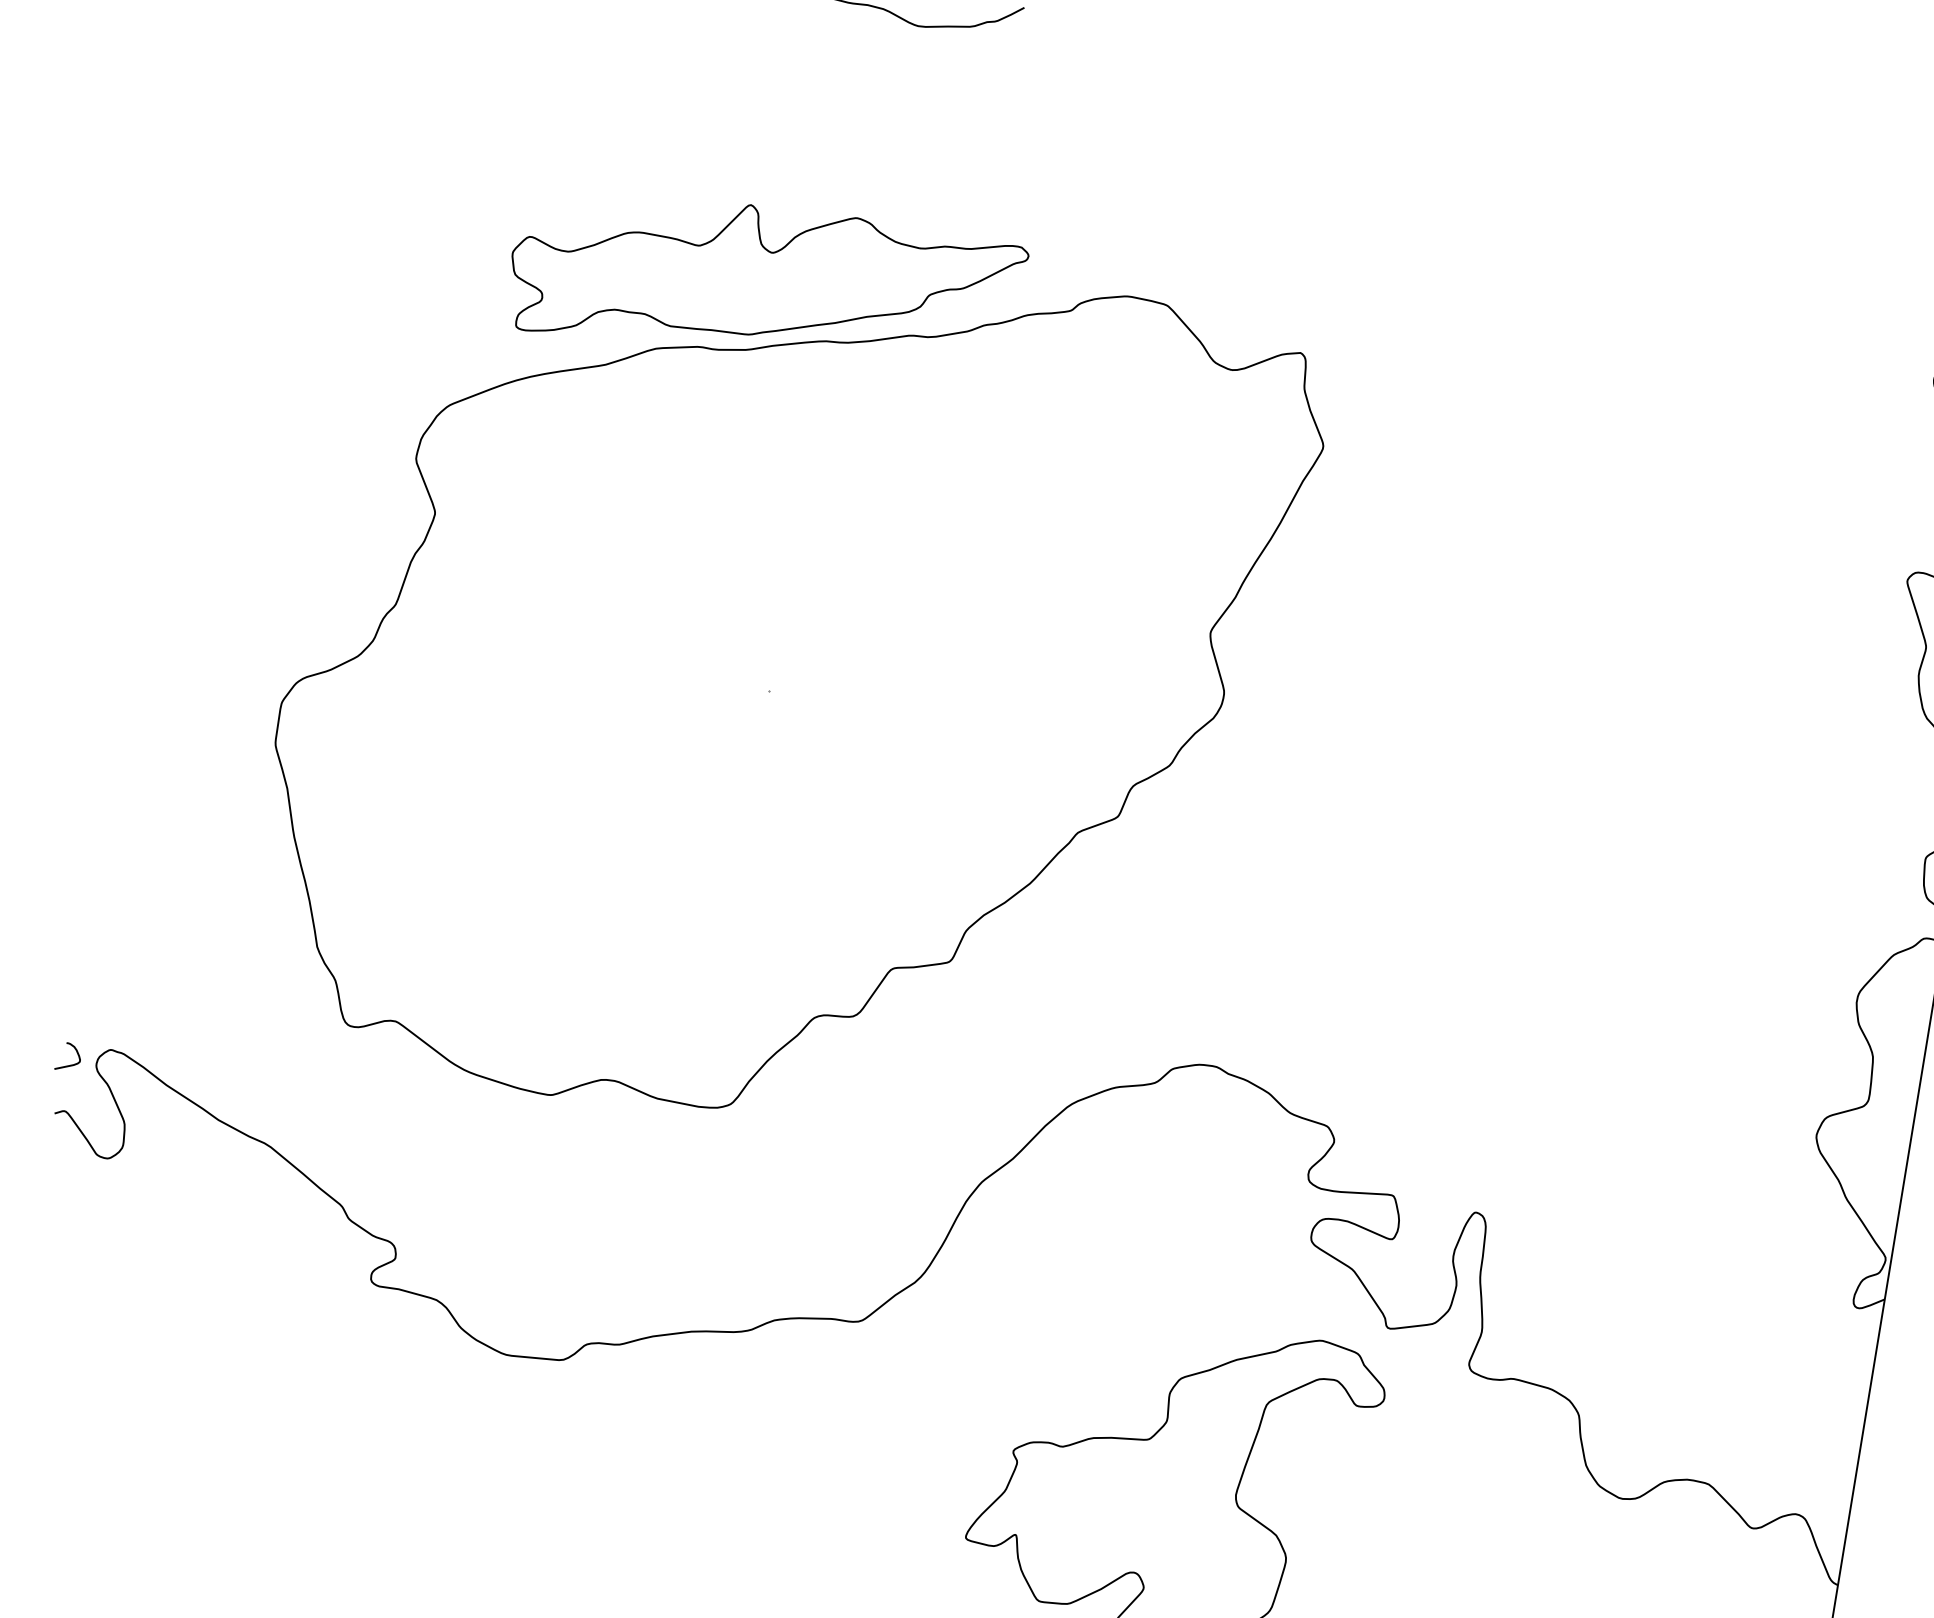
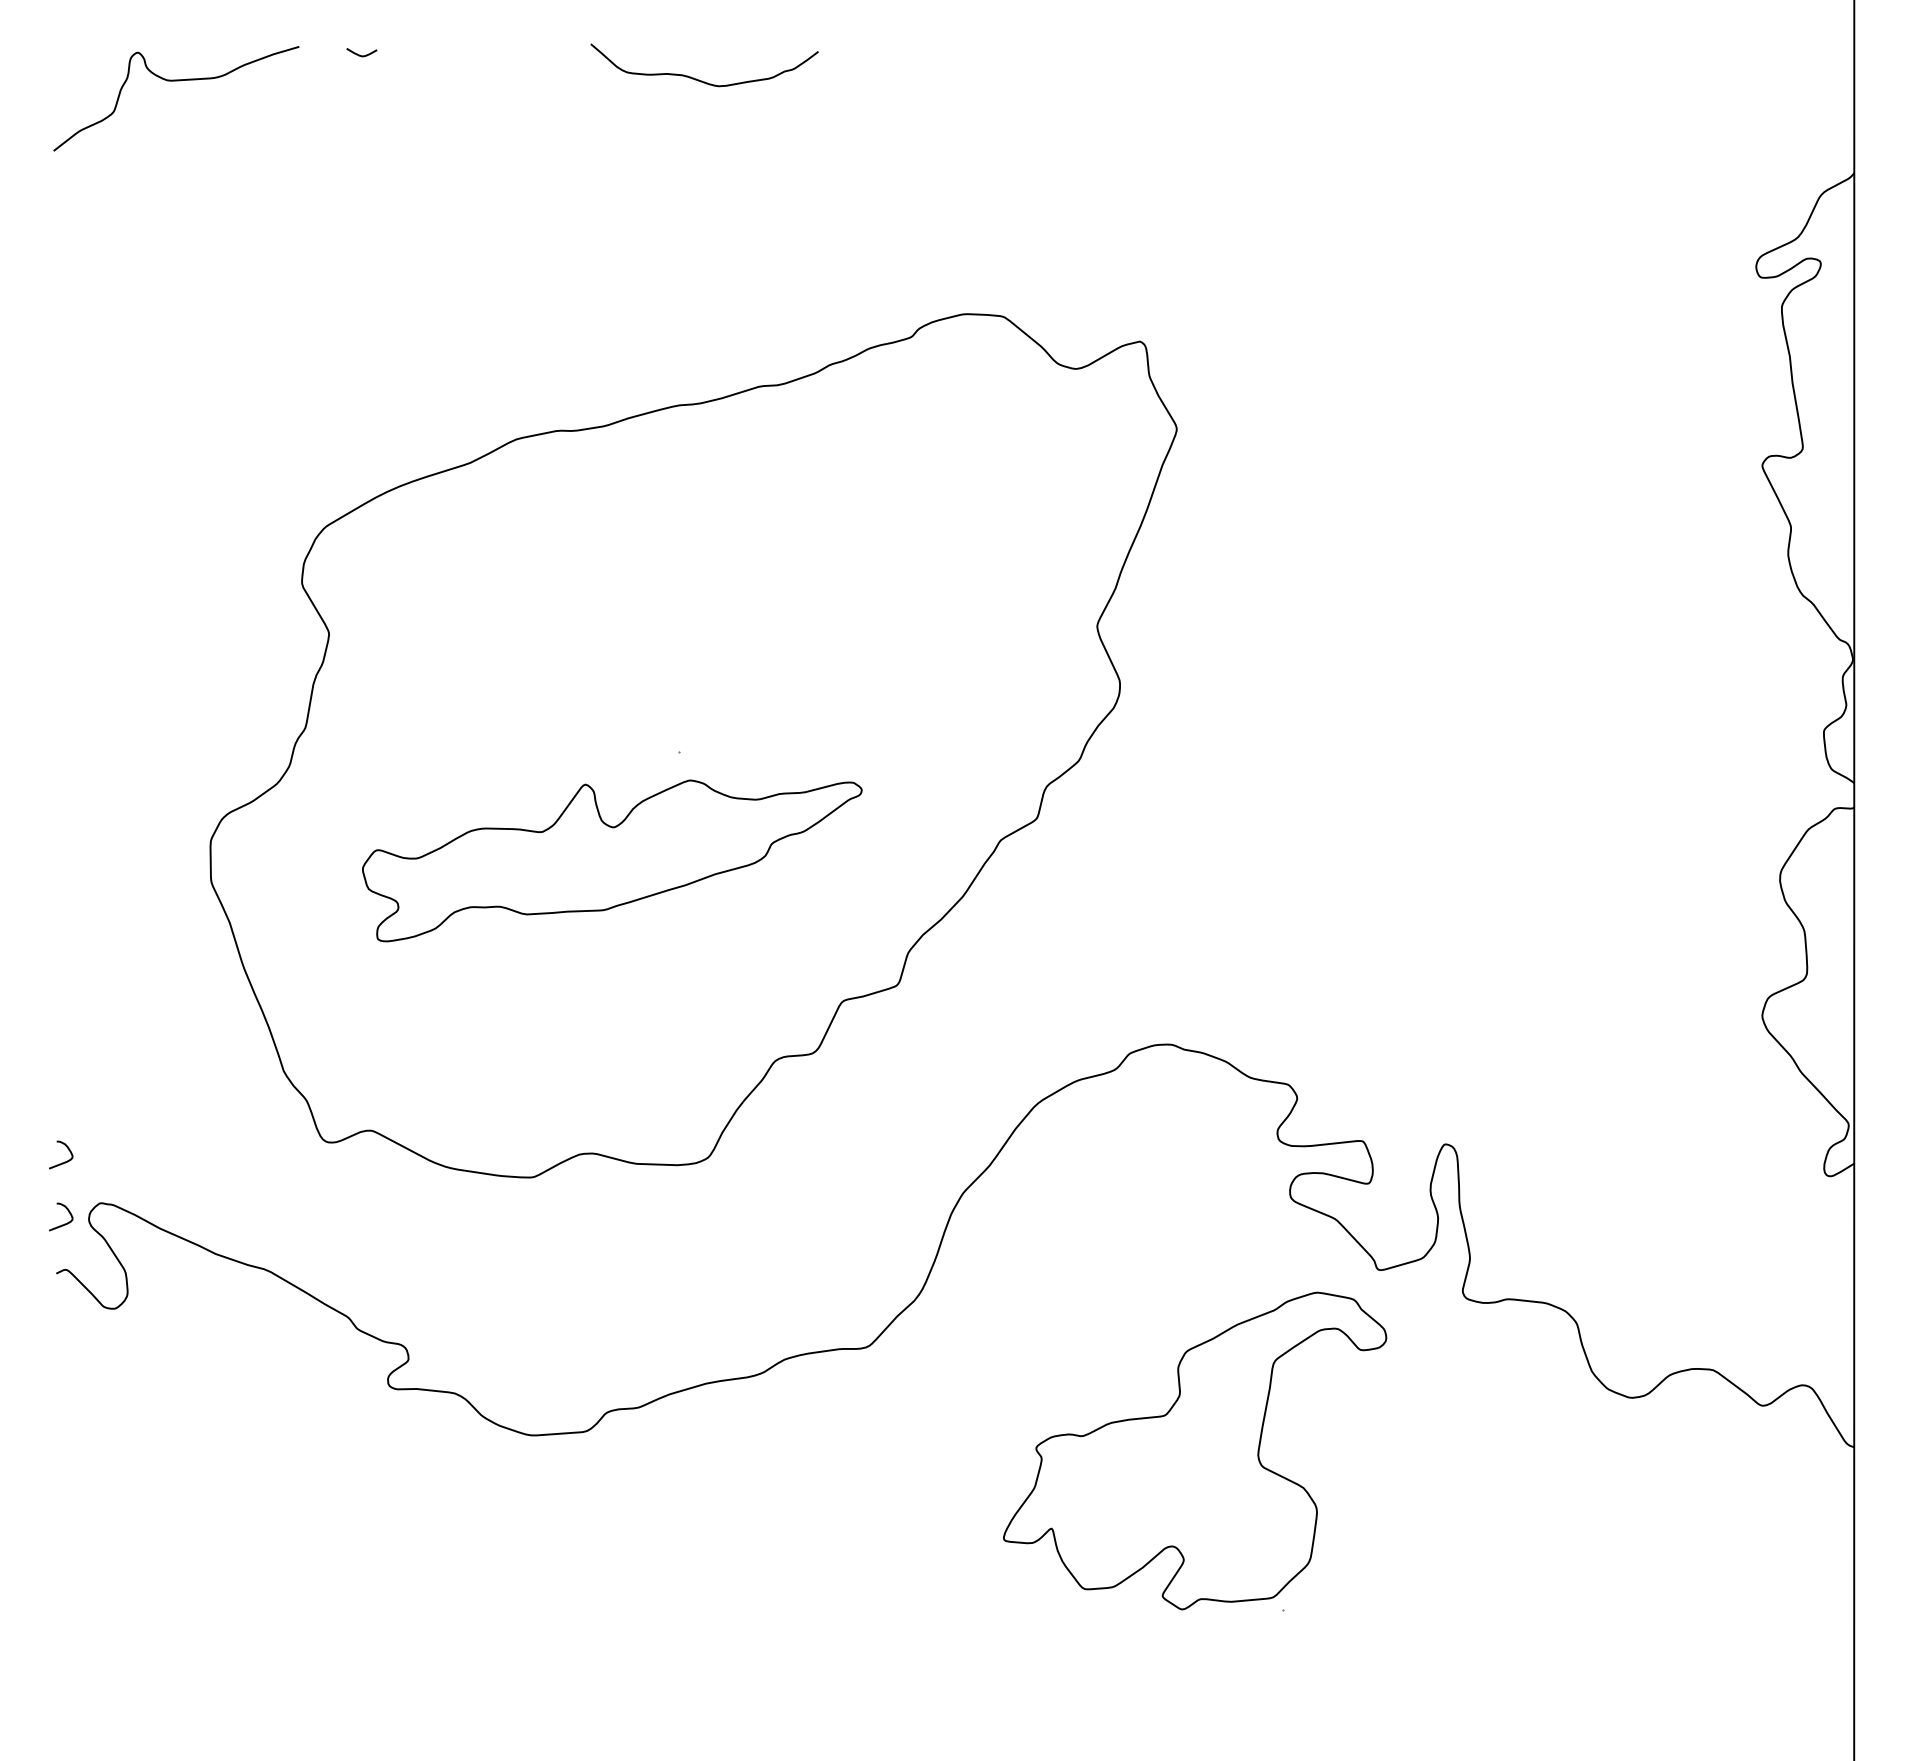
part: (765, 286) -> (612, 860), moved
curve: (81, 1001) -> (64, 1161), added

